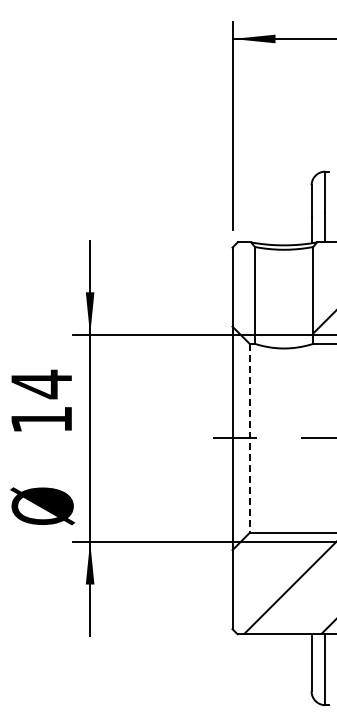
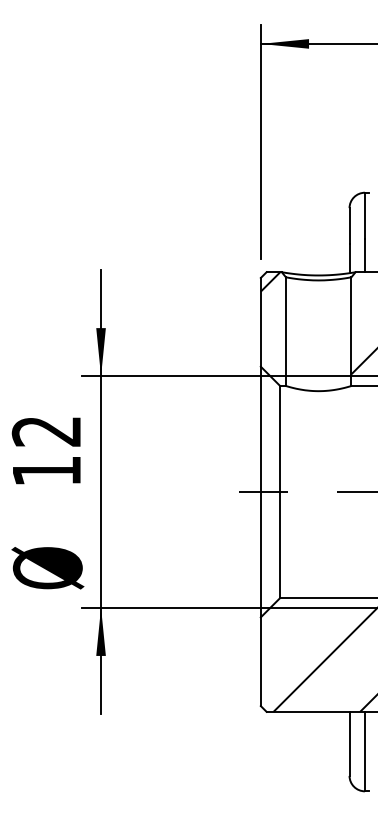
hatch: (240, 250) -> (269, 281), added
text: (40, 384) -> (45, 431), 14 -> 12
line: (249, 438) -> (279, 492), dashed -> solid

